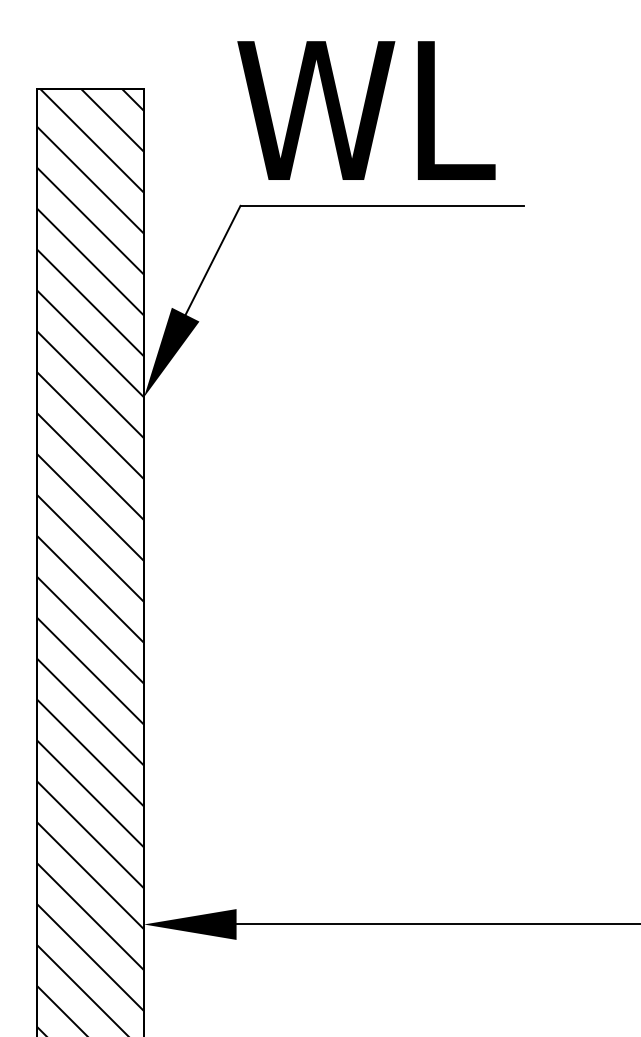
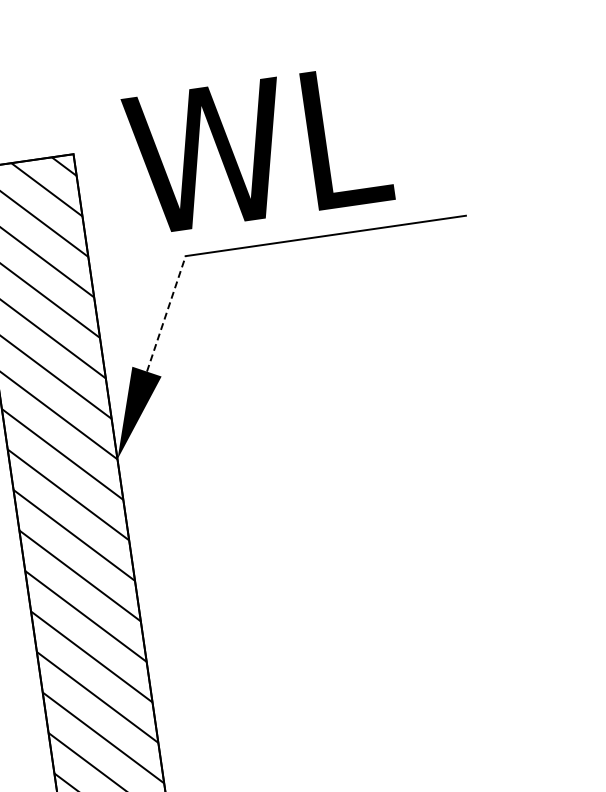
text: (366, 110) -> (258, 149), moved
line: (213, 260) -> (166, 314), solid -> dashed

